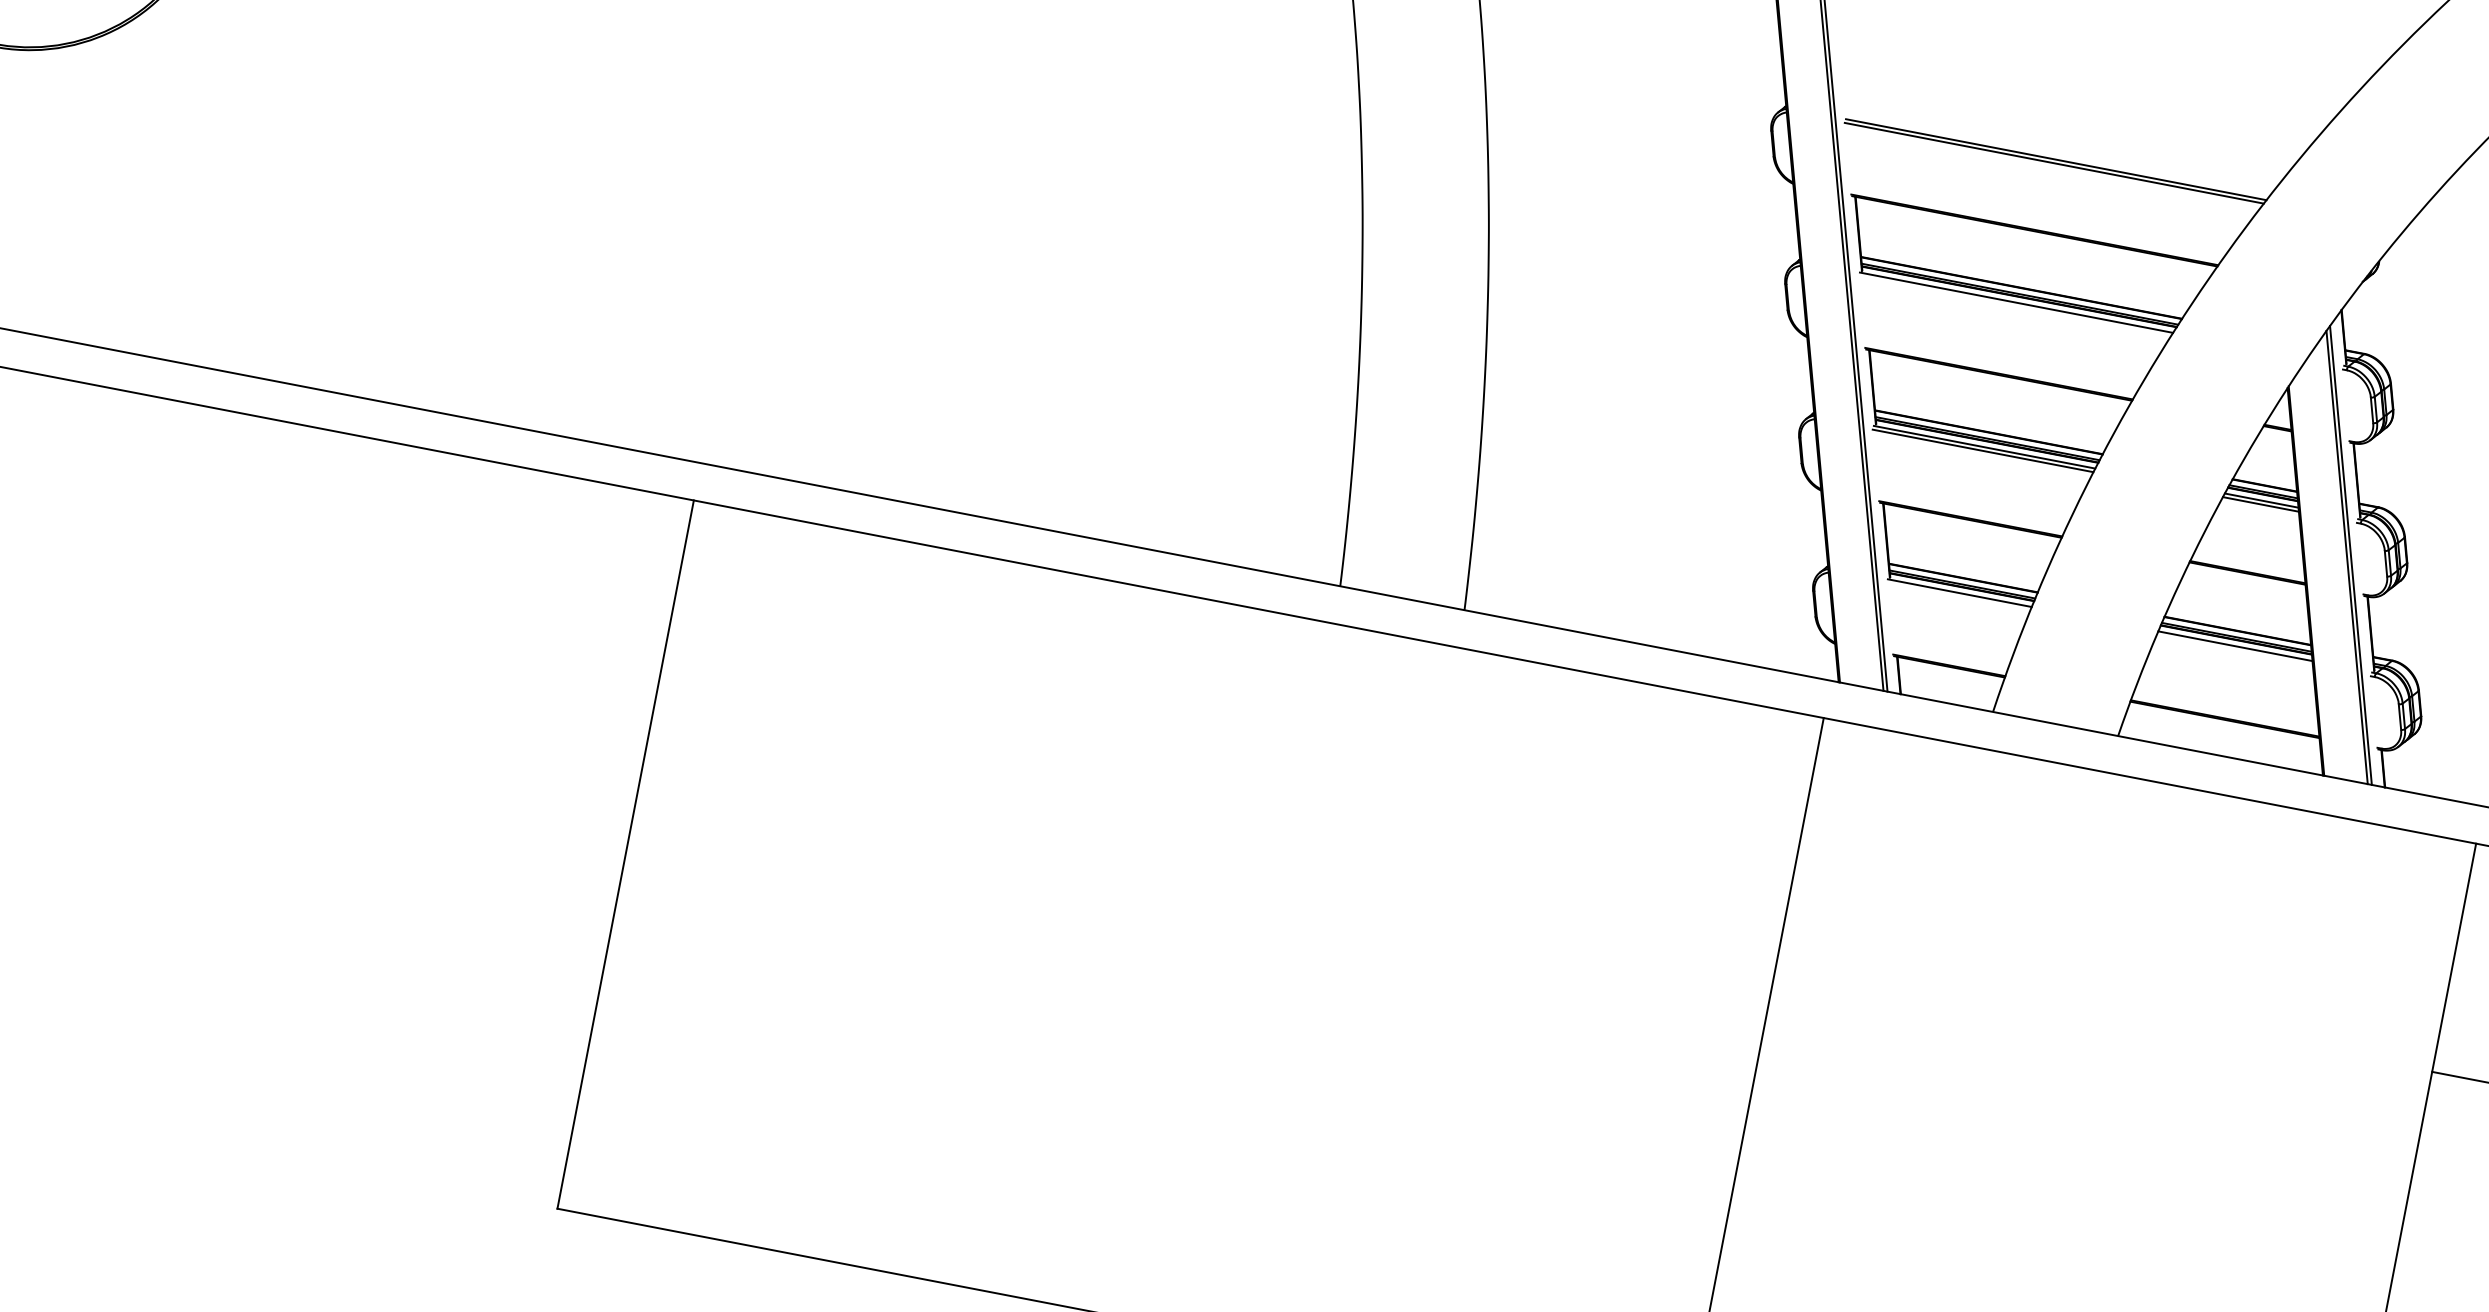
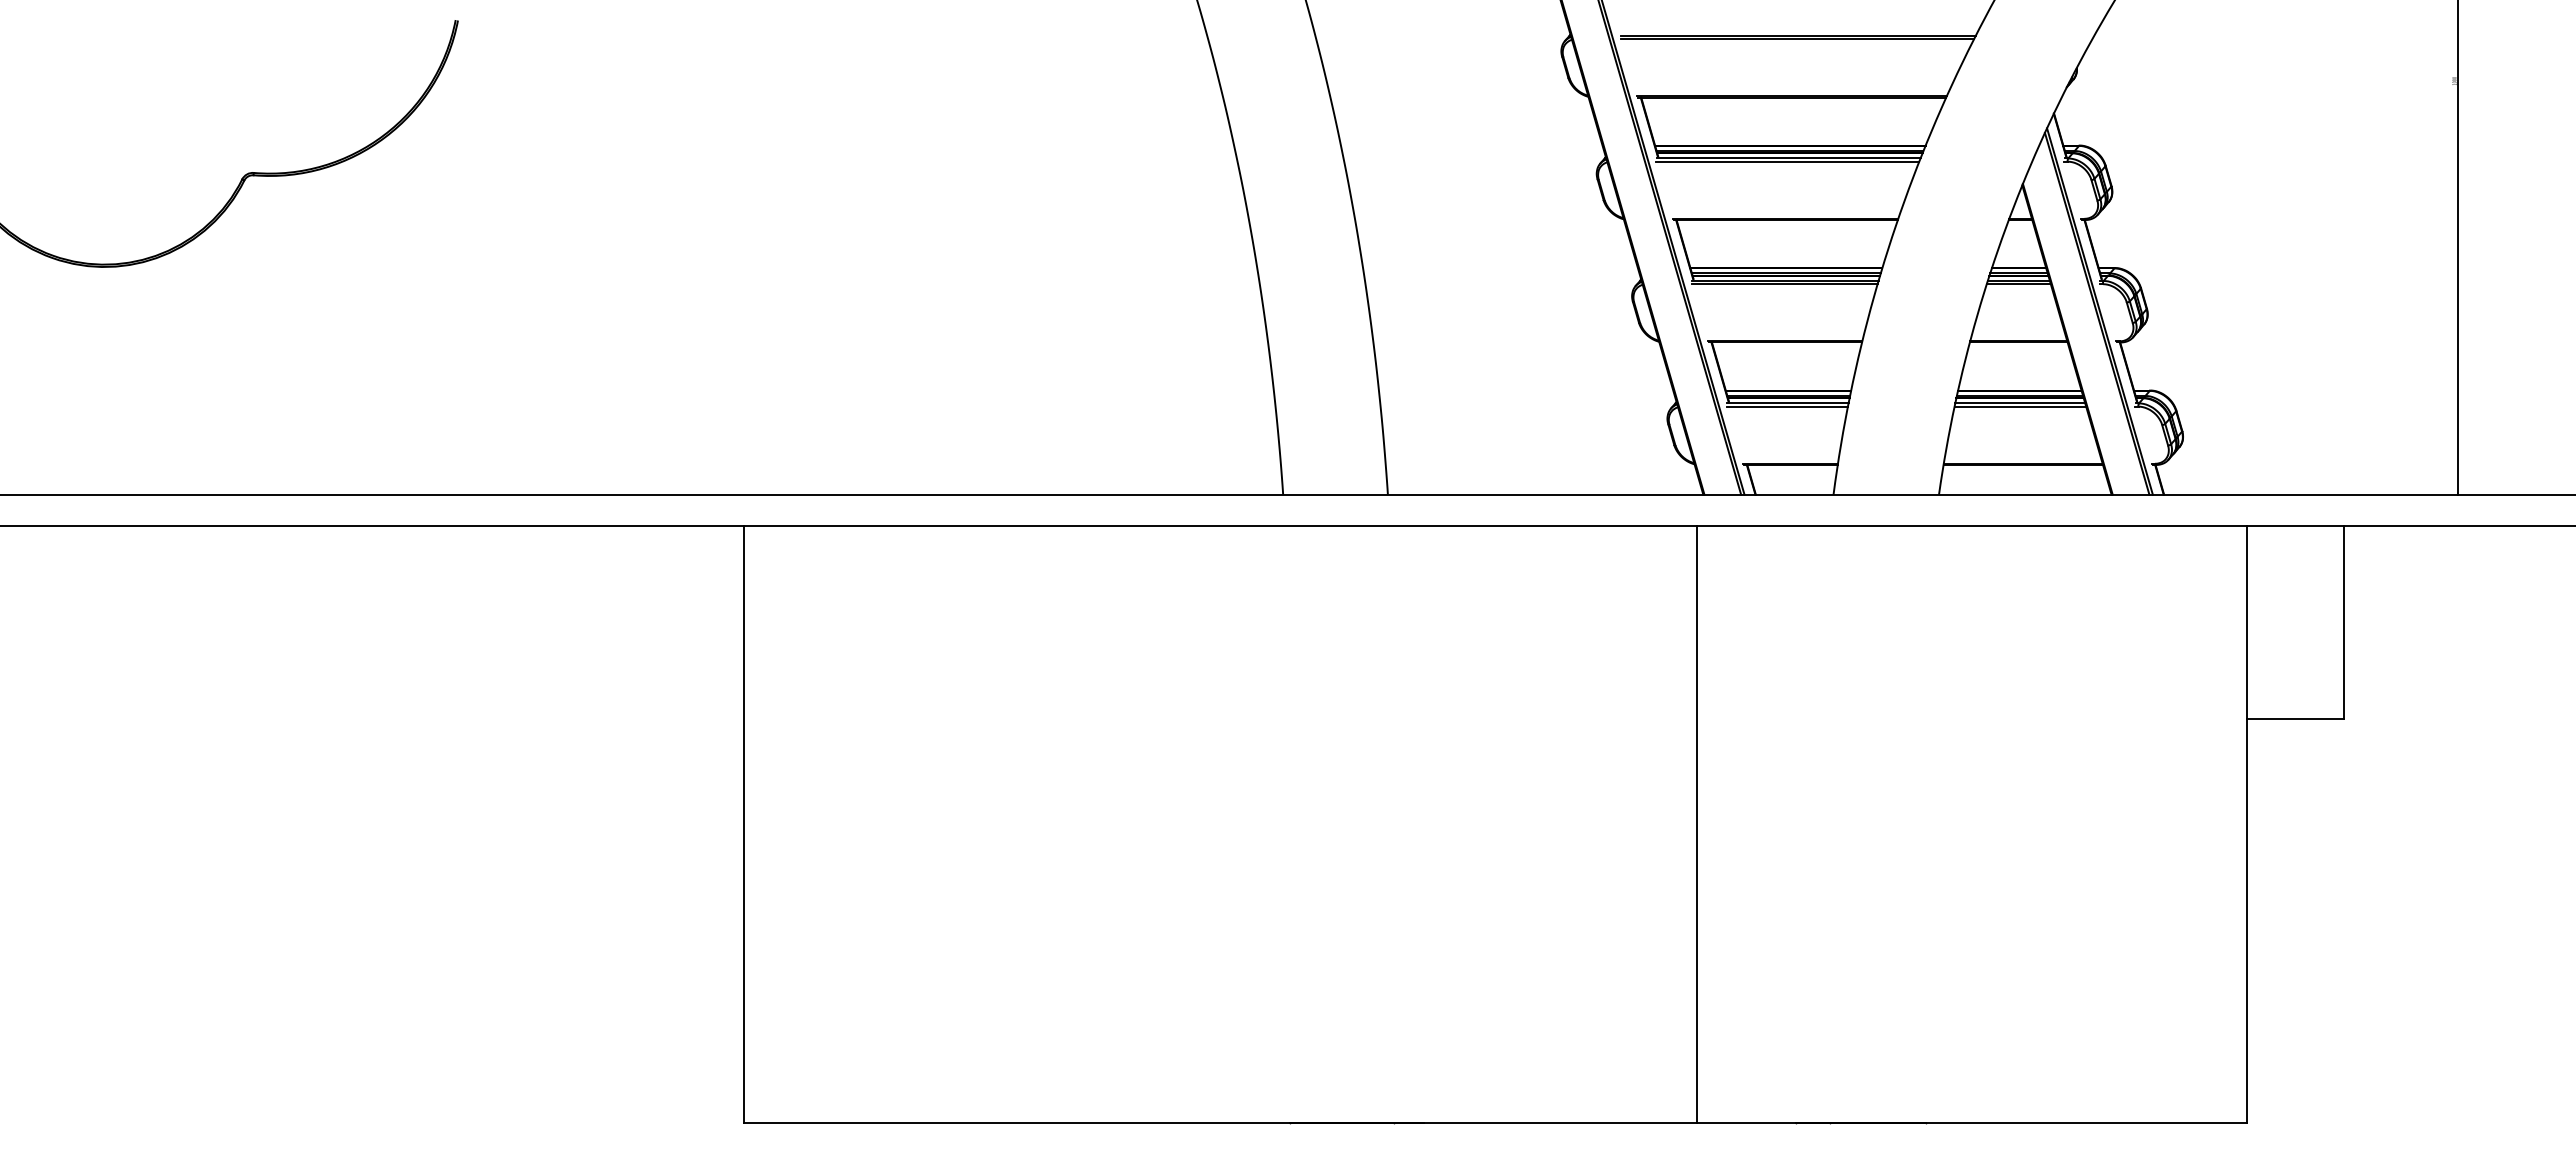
line: (2014, 306) -> (1787, 161), added
line: (1957, 596) -> (1786, 406), added
line: (2234, 649) -> (2020, 406), added

